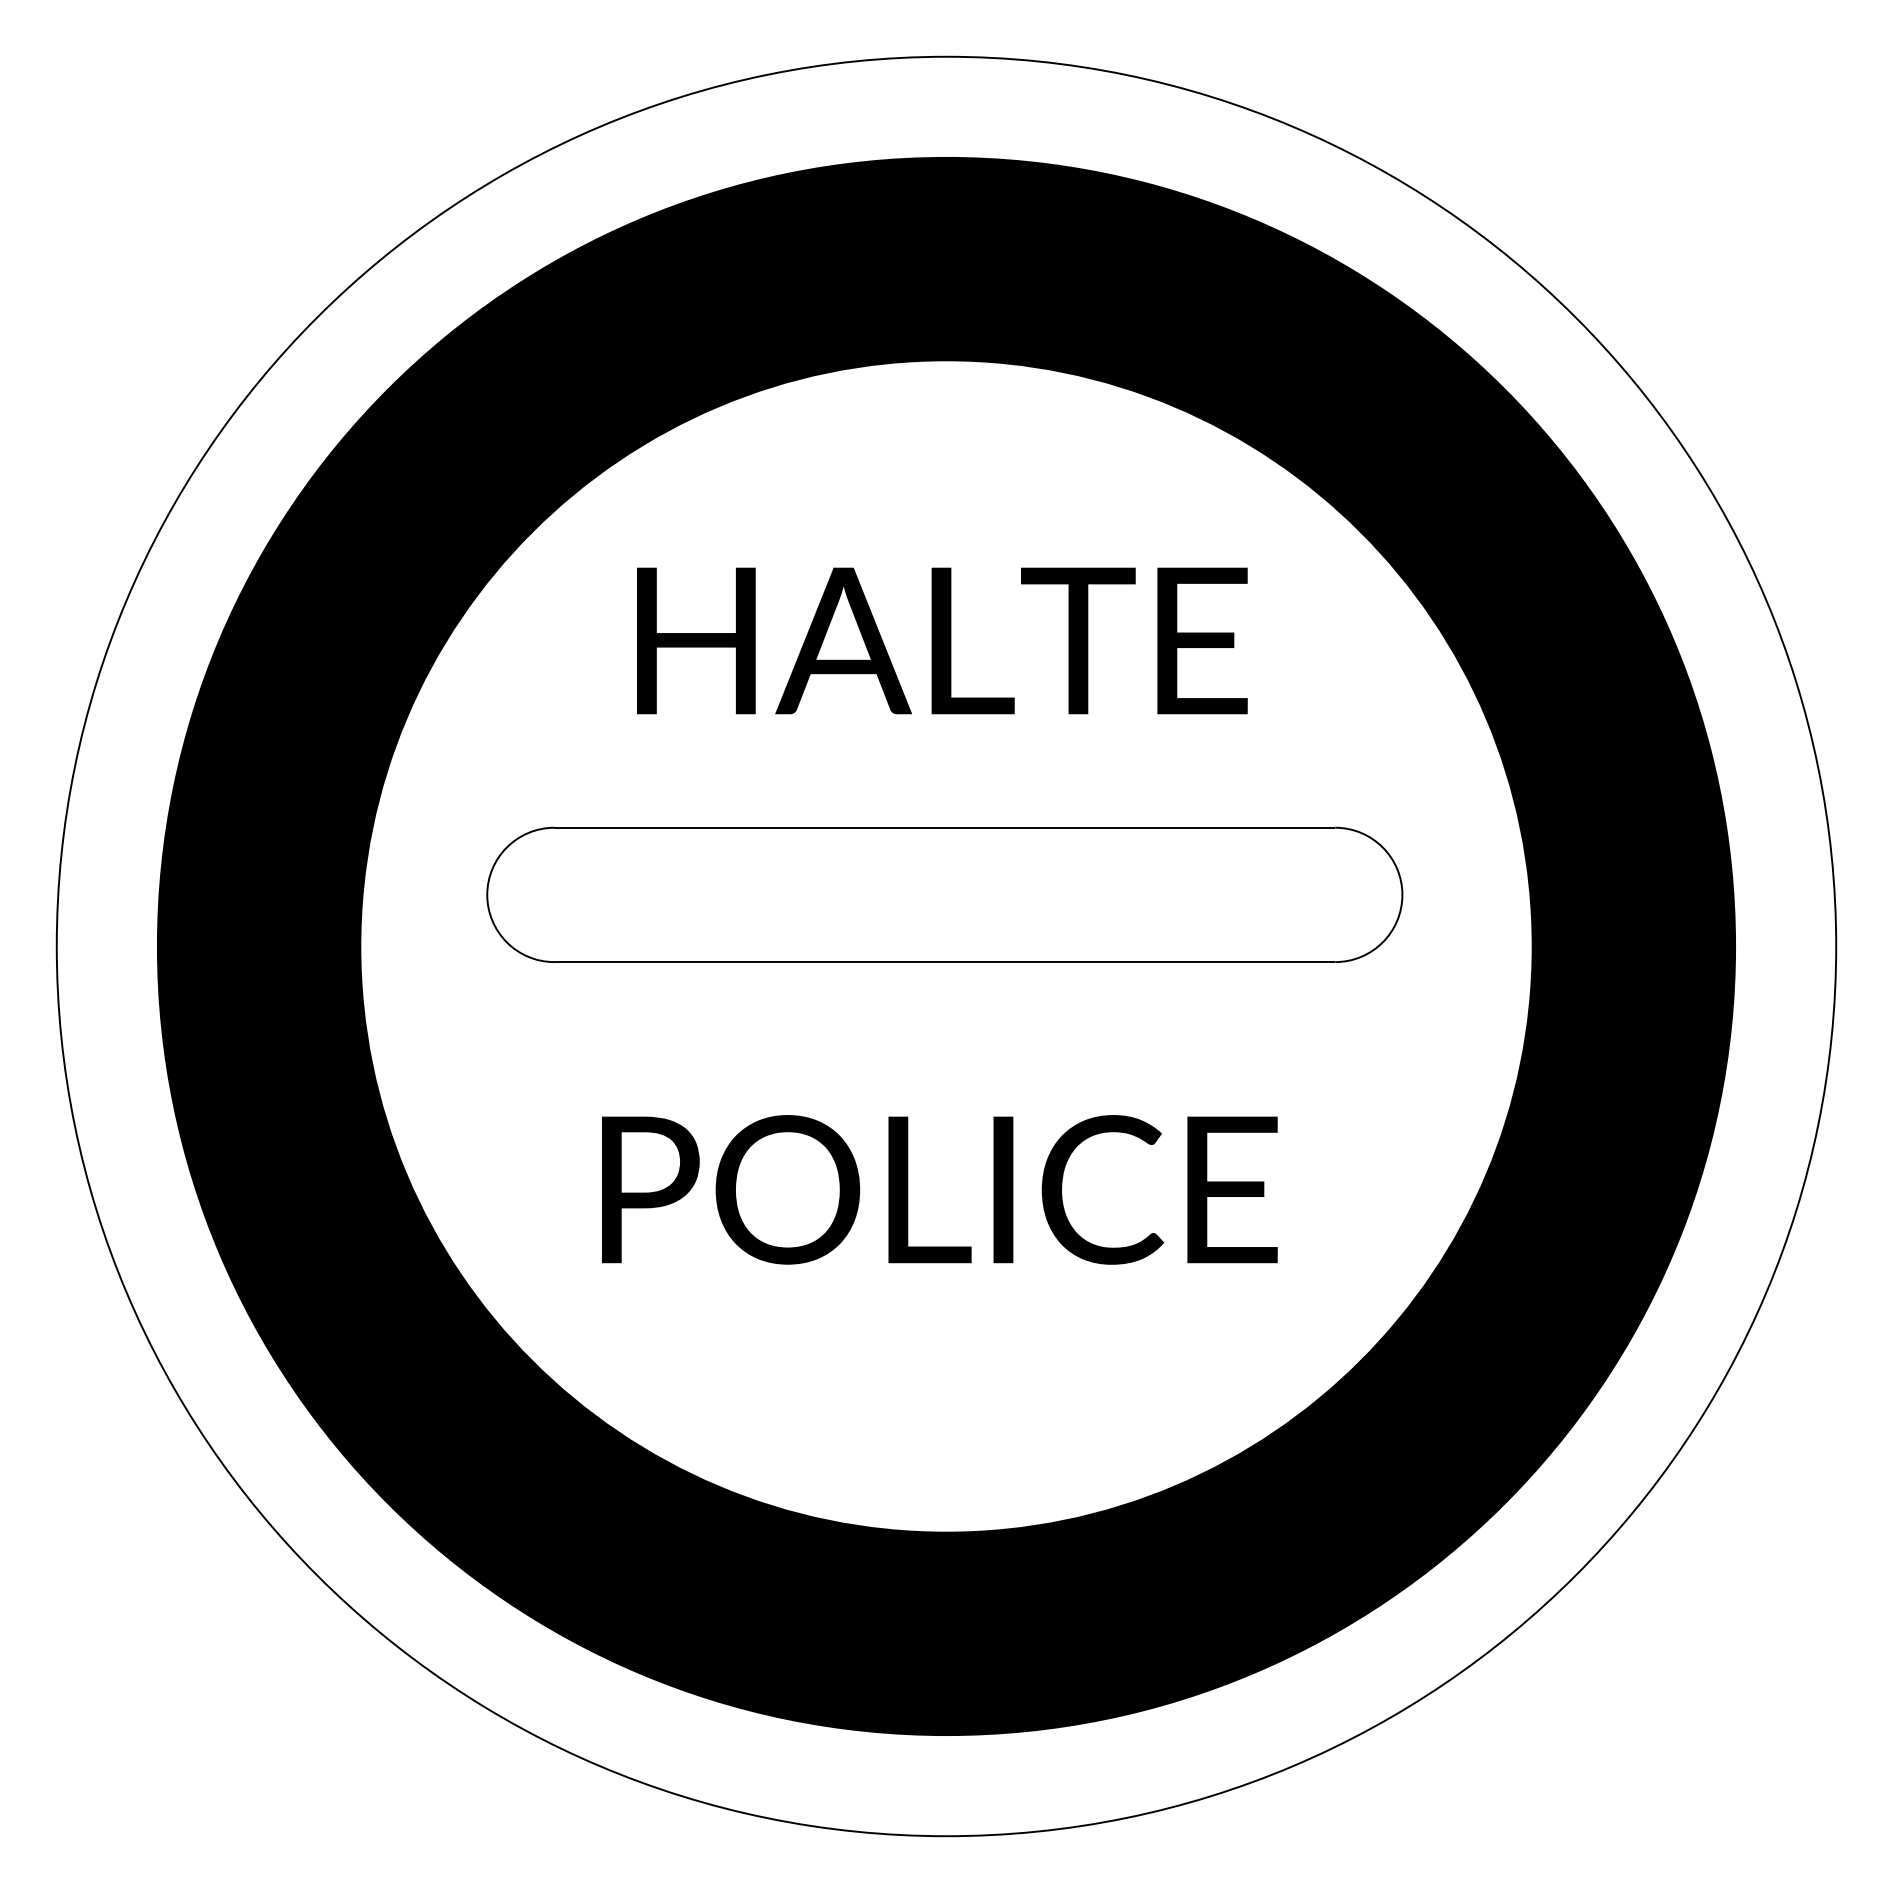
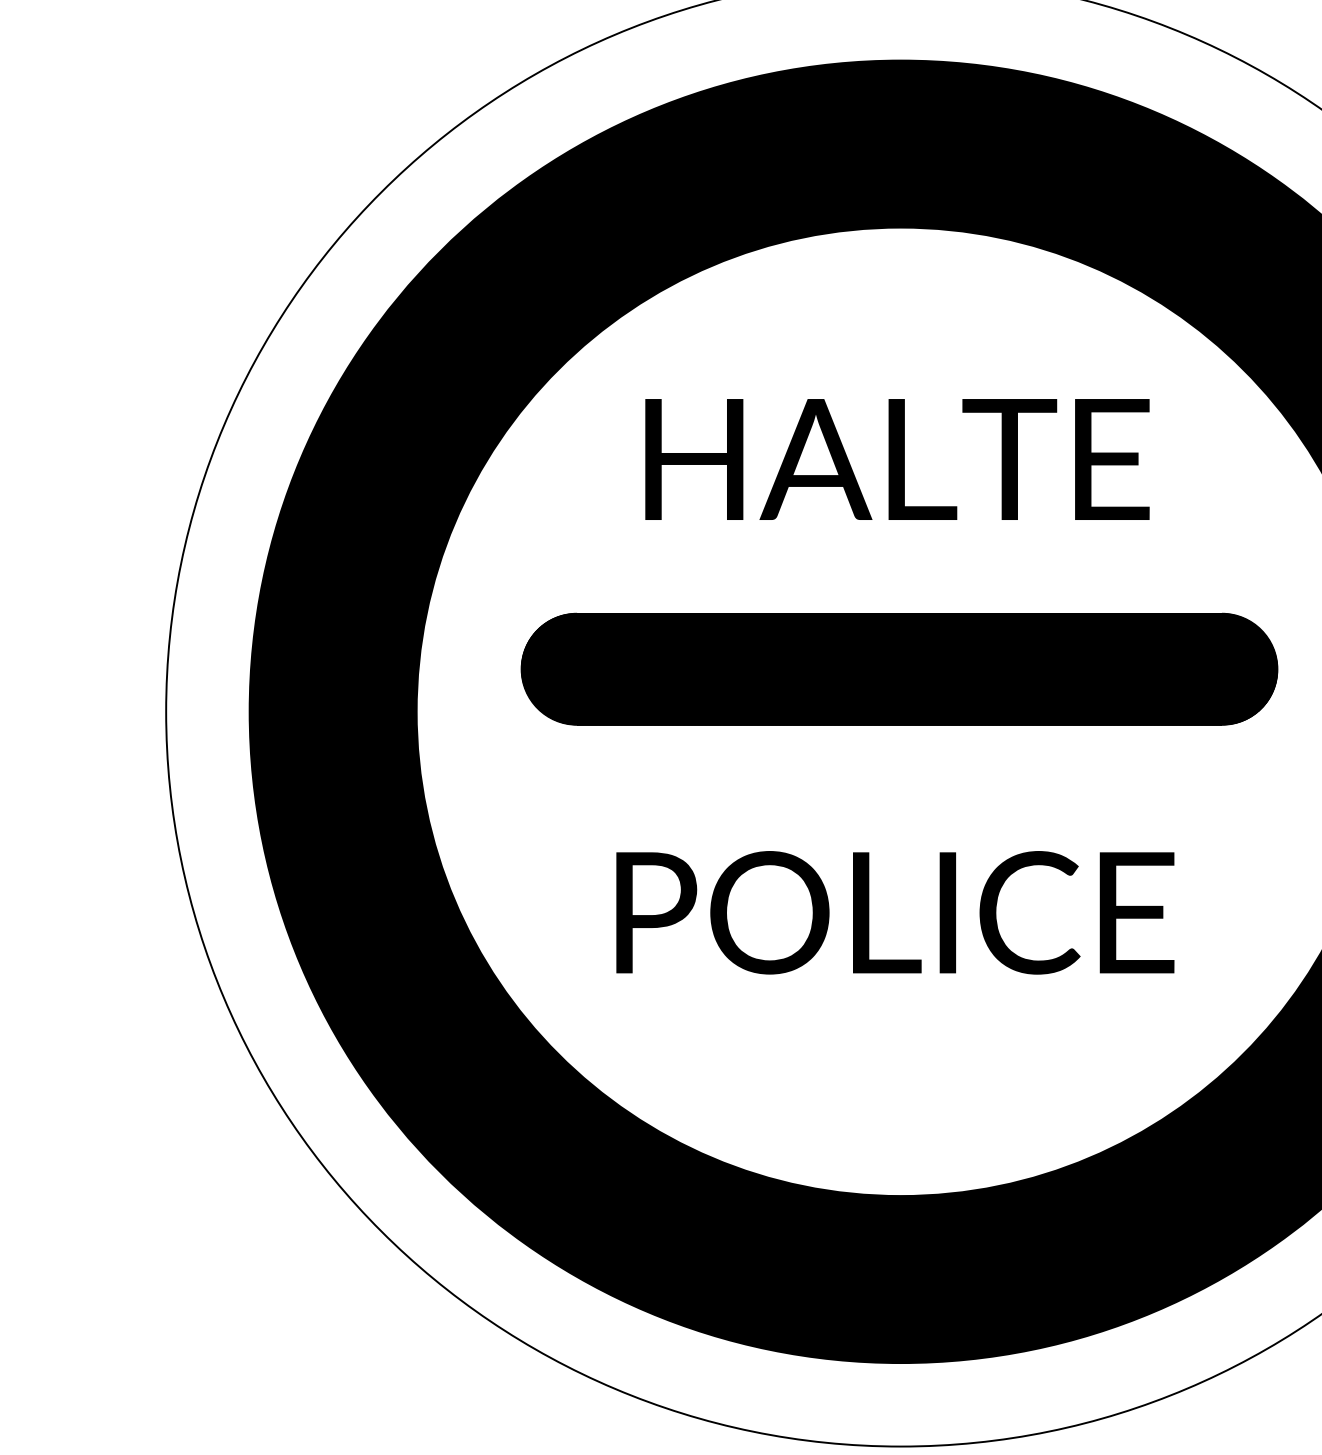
hatch: (944, 894) -> (899, 668), added

